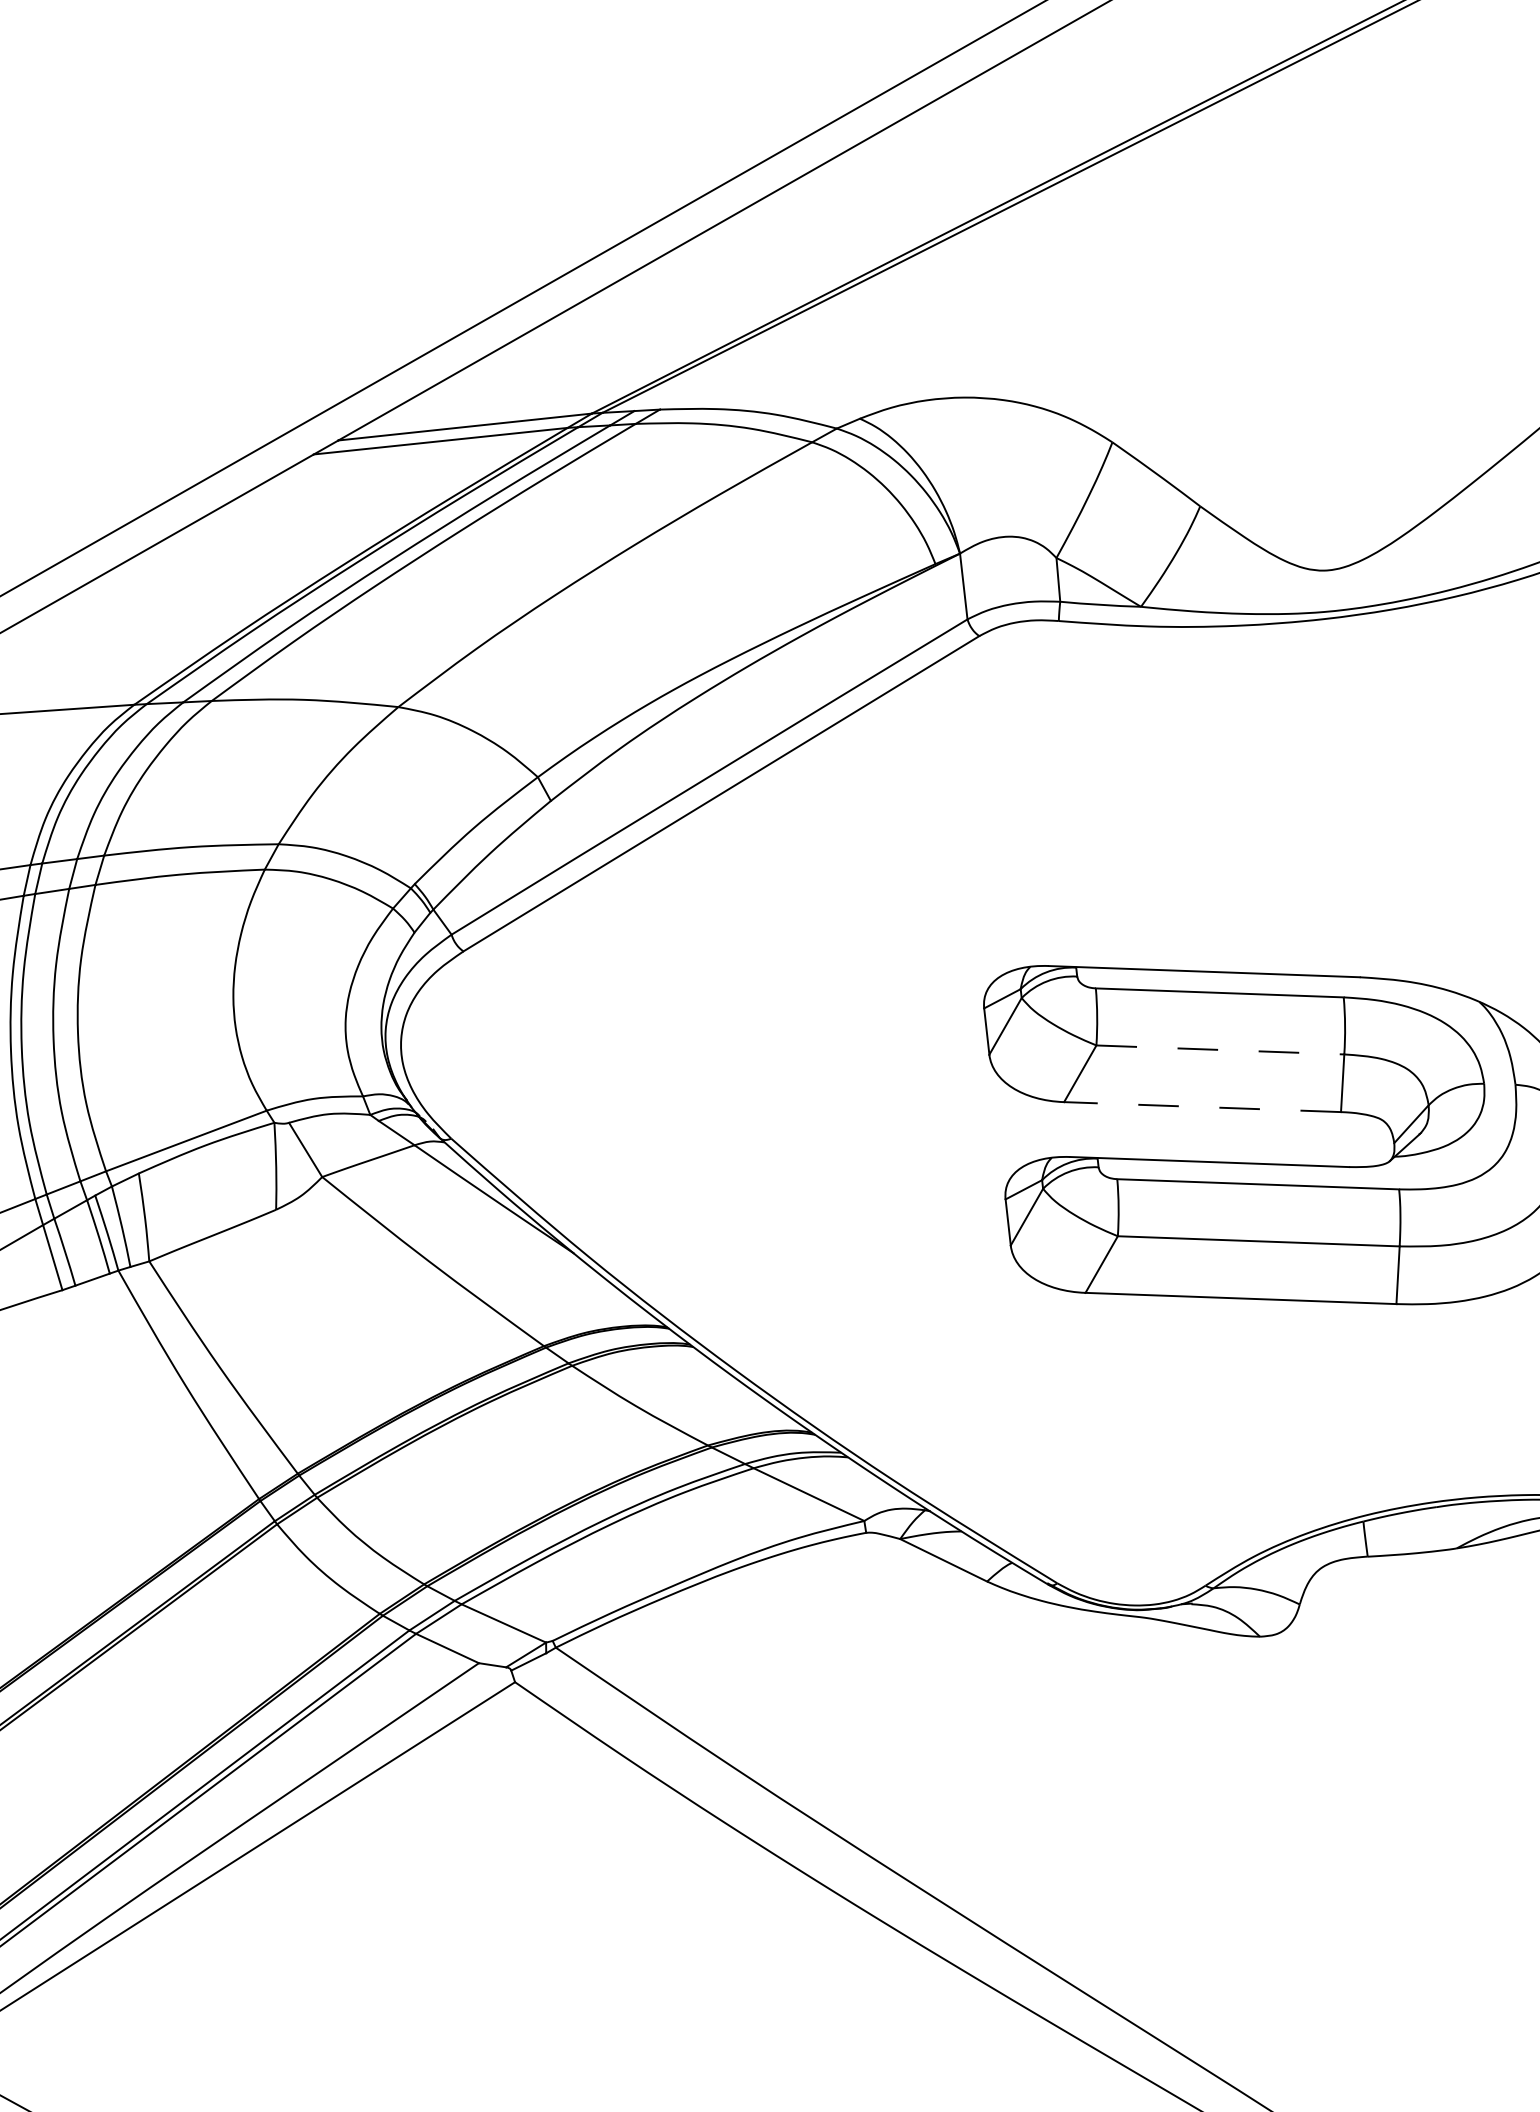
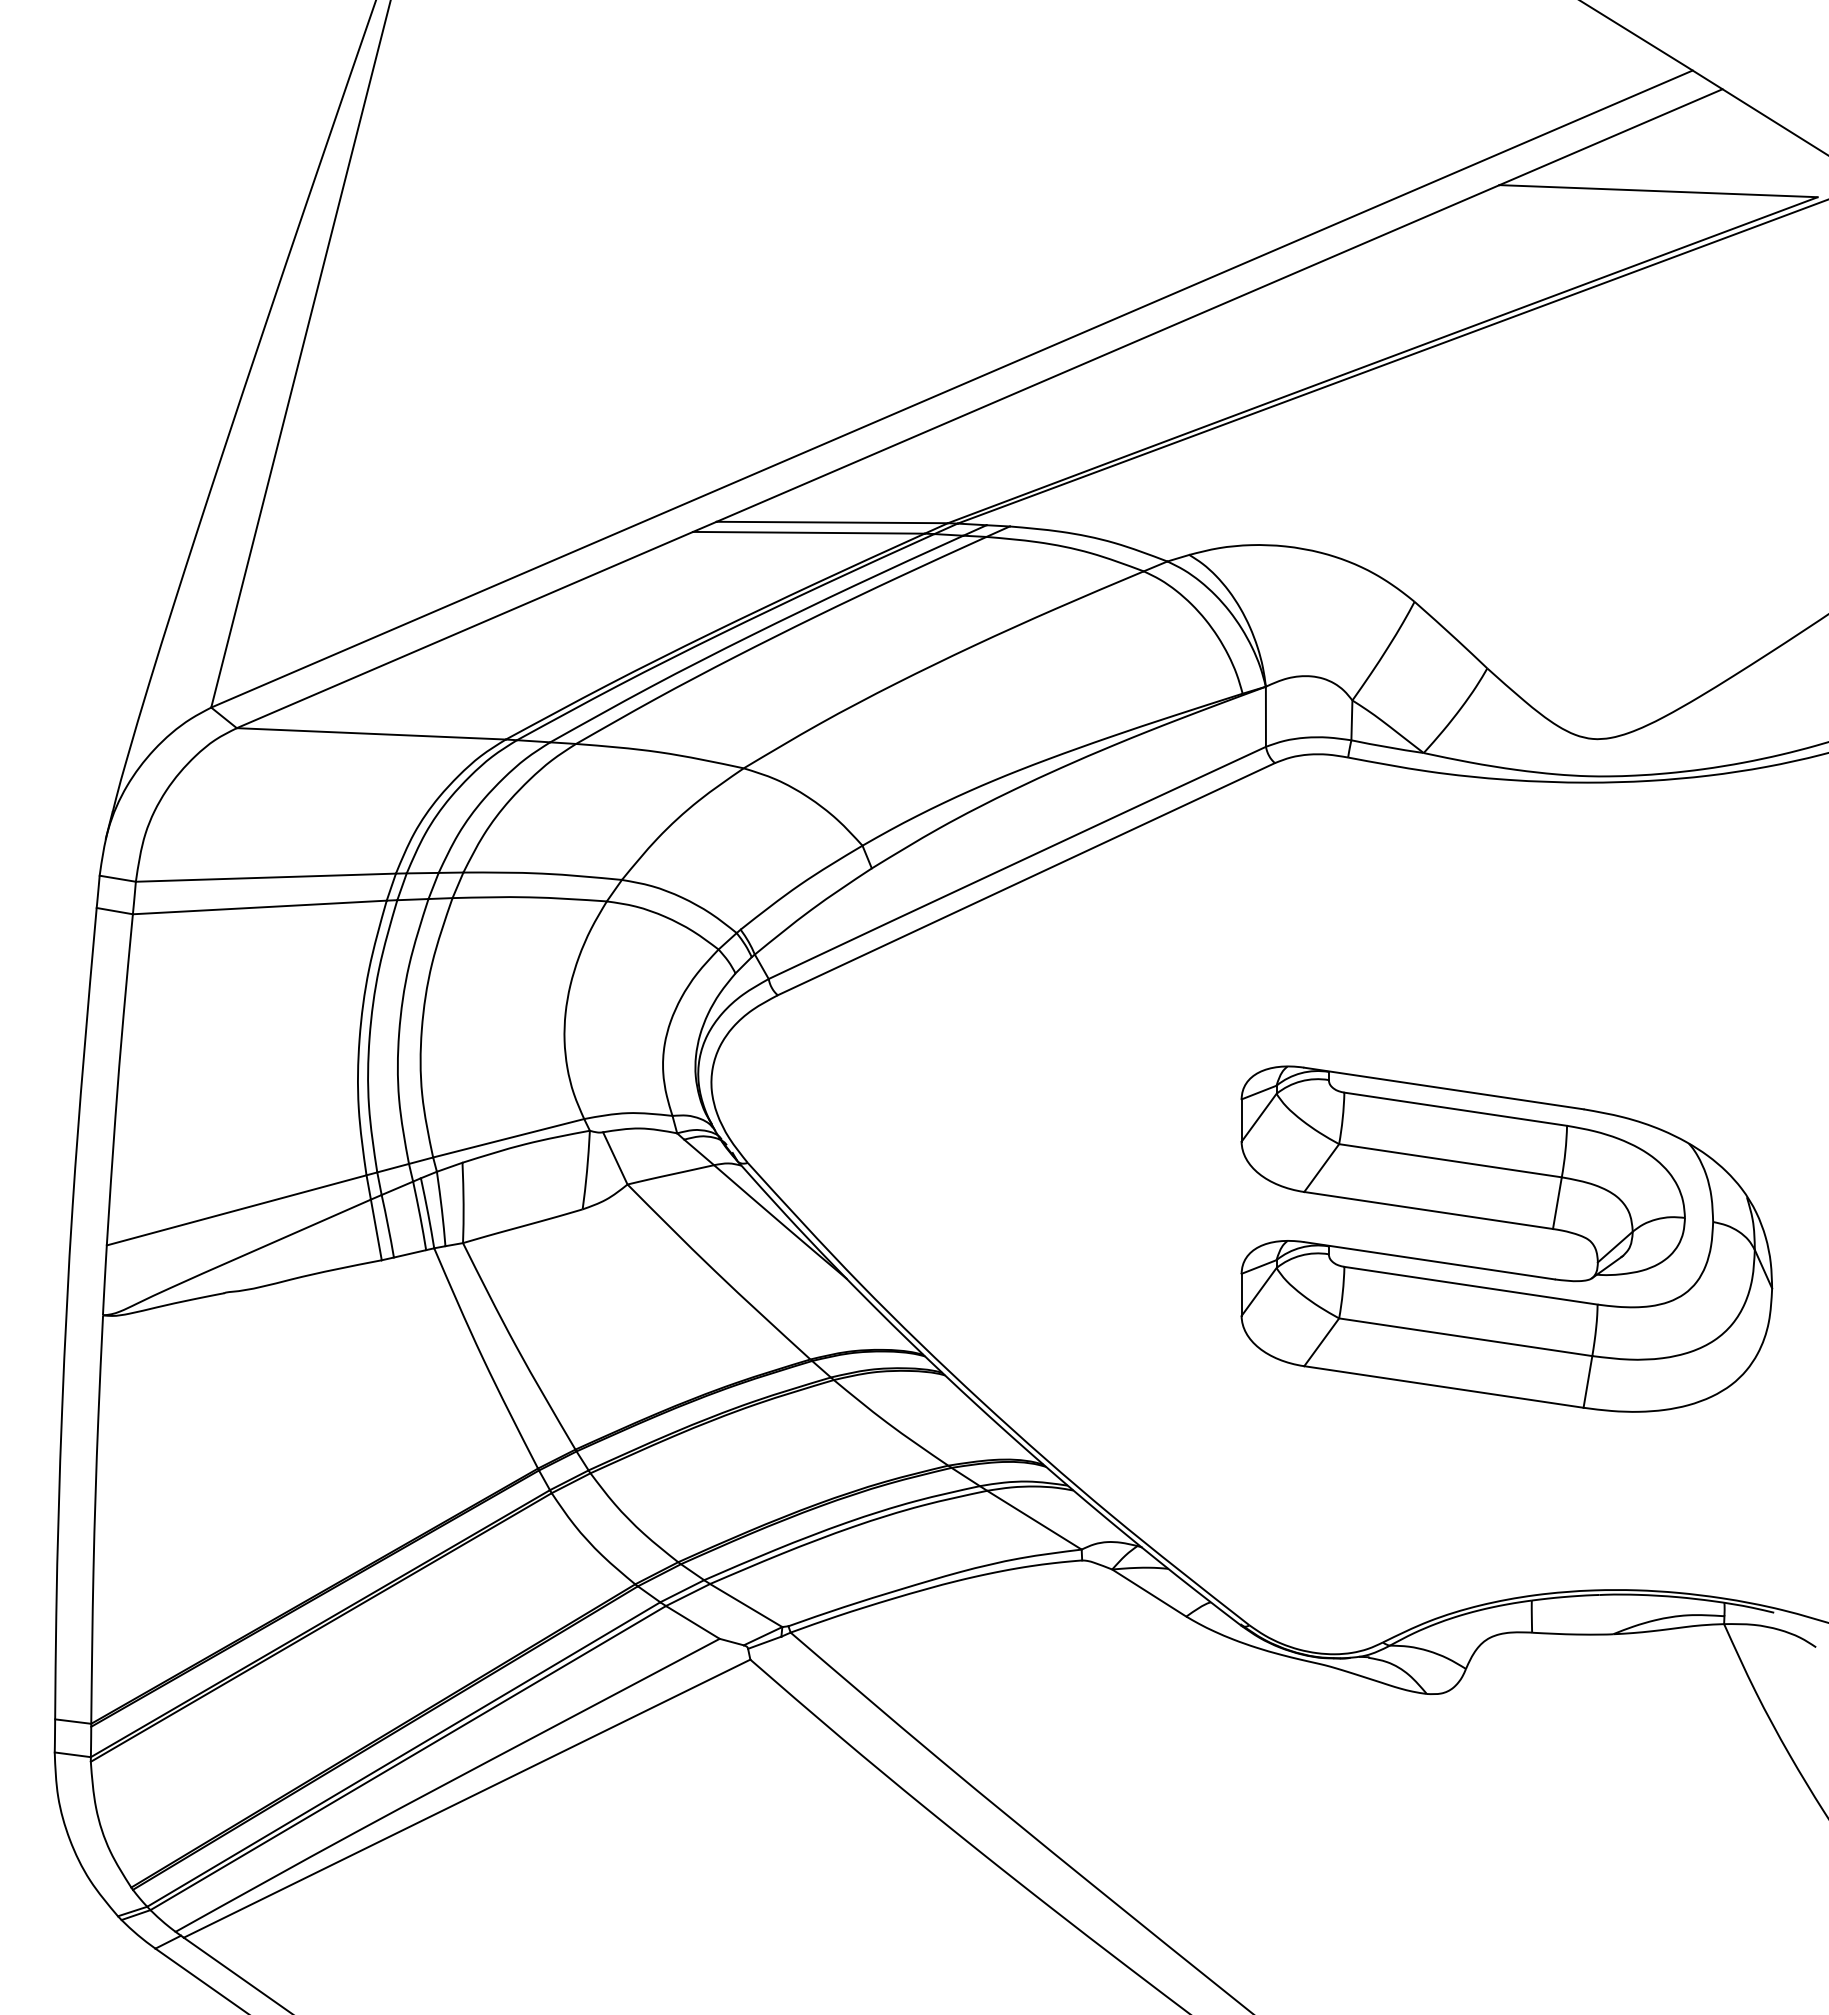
line: (1220, 1049) -> (1450, 1160), dashed -> solid
line: (1202, 1107) -> (1428, 1210), dashed -> solid

